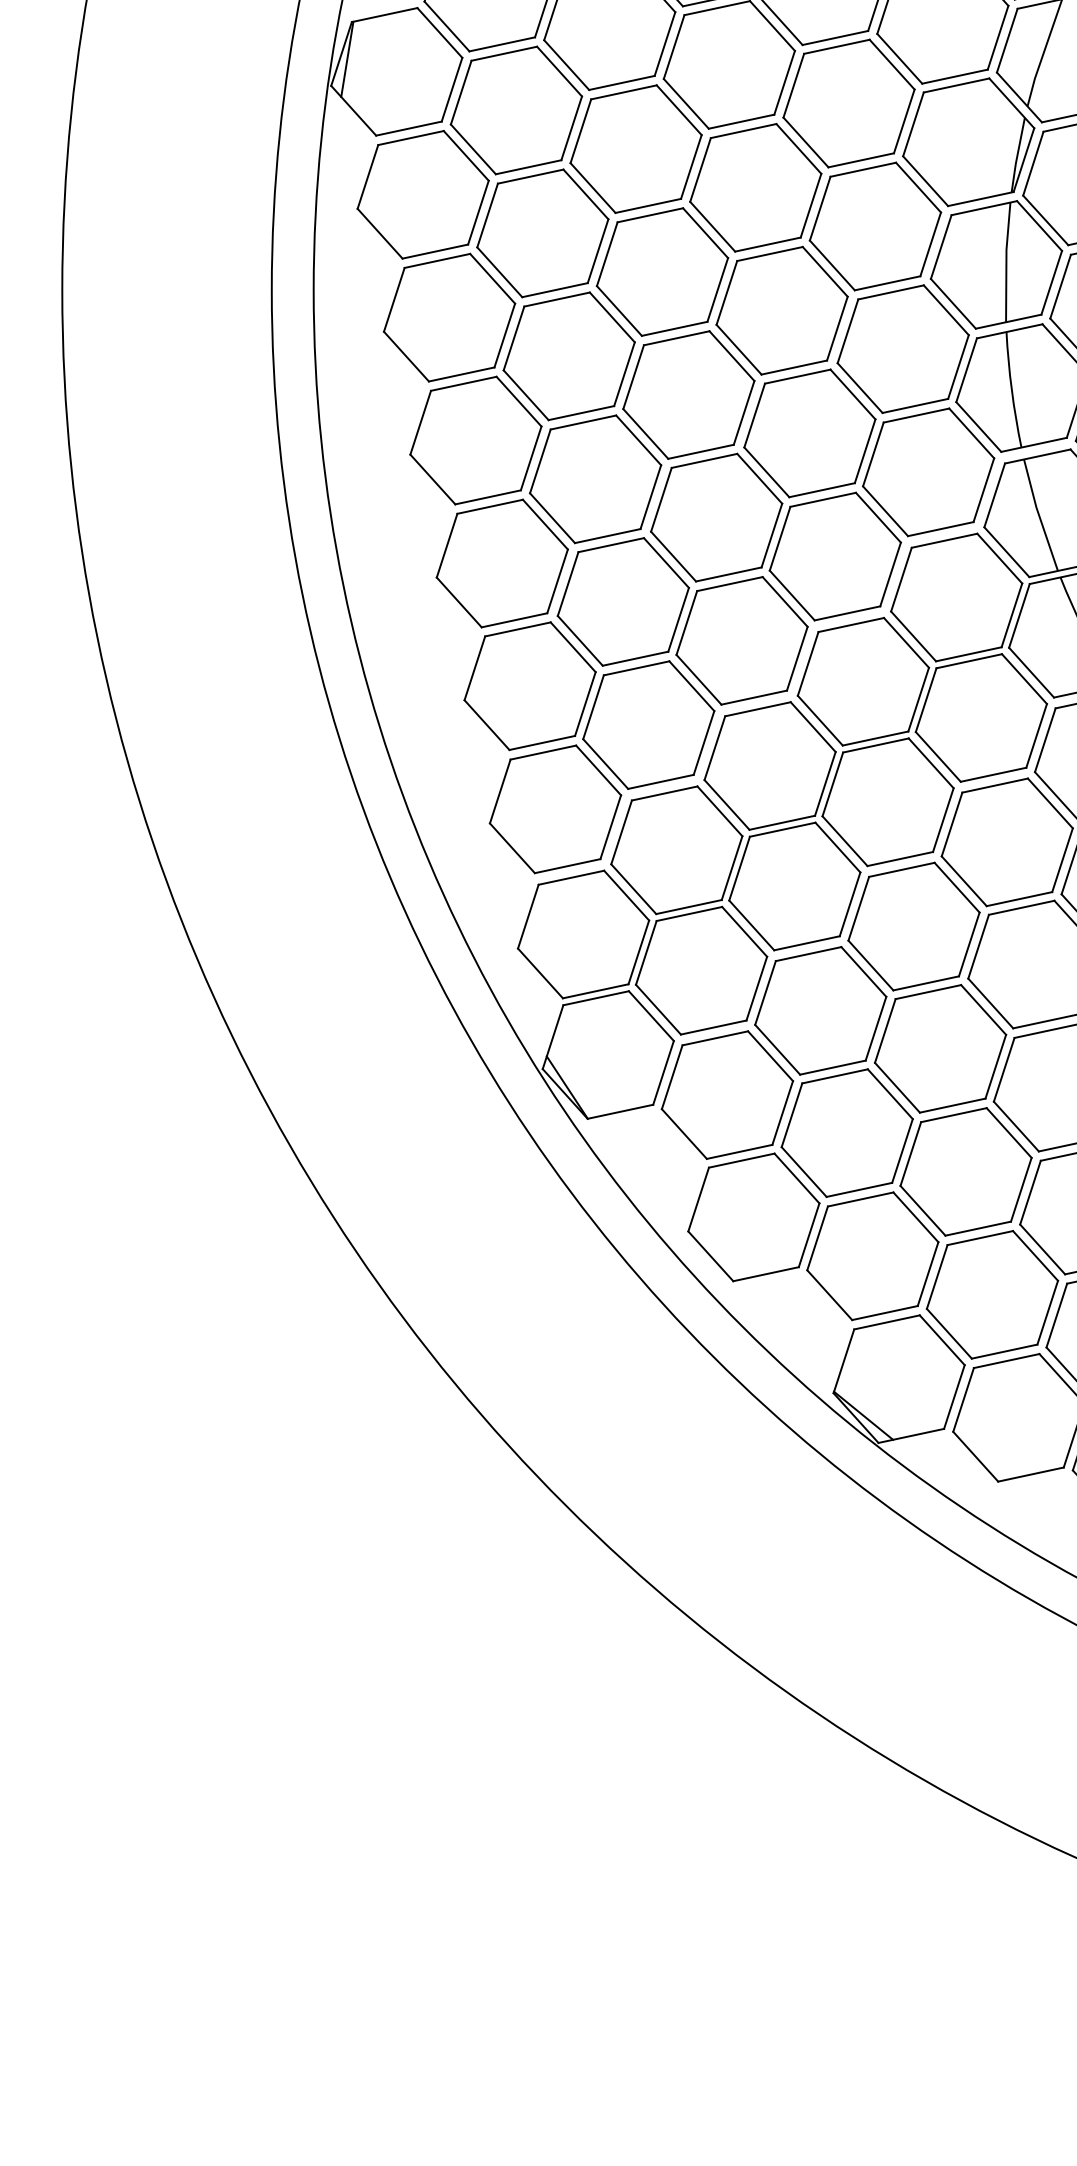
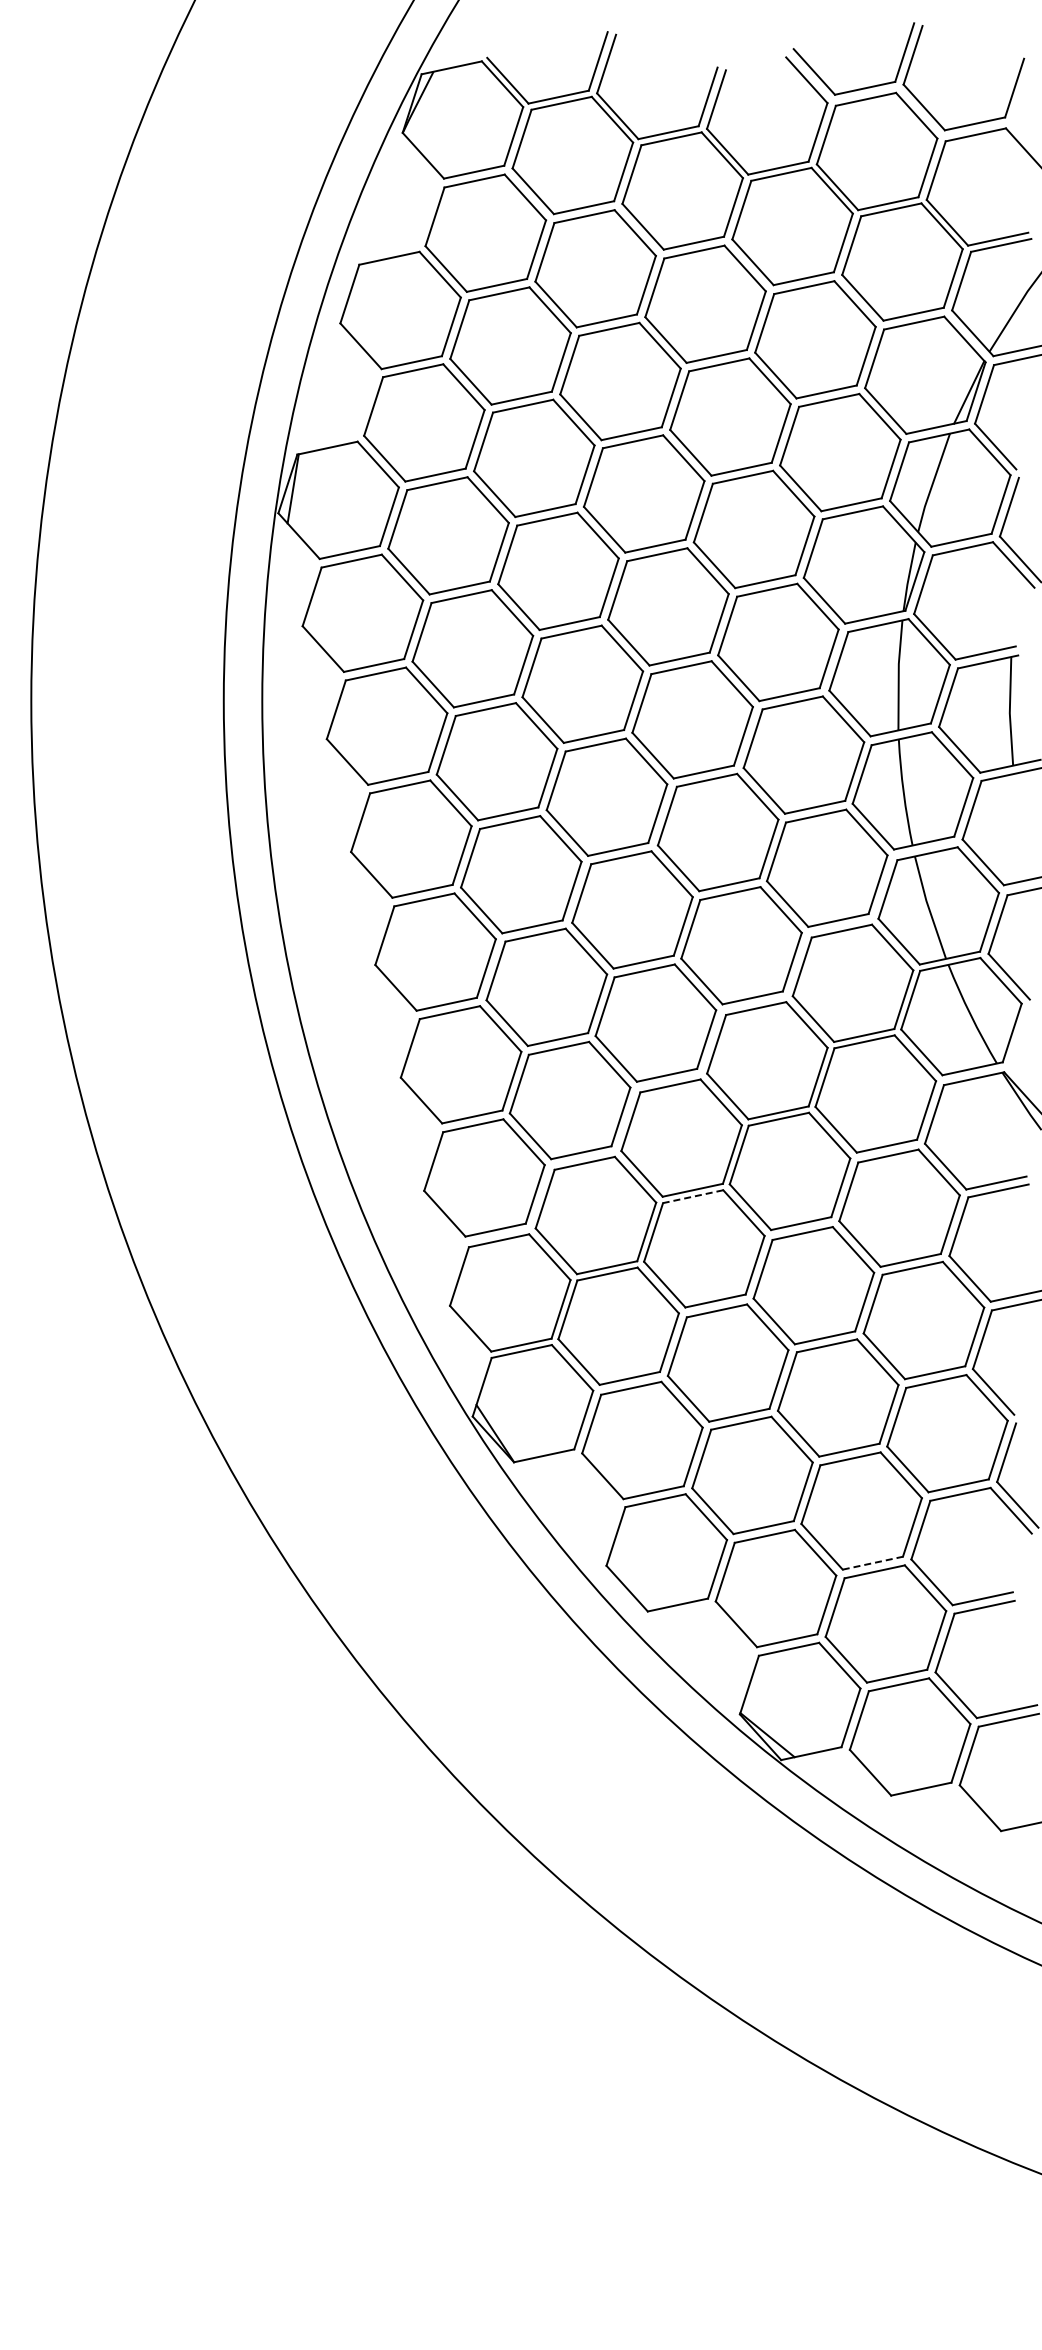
line: (783, 829) -> (693, 1196), solid -> dashed
line: (977, 1228) -> (872, 1563), solid -> dashed

